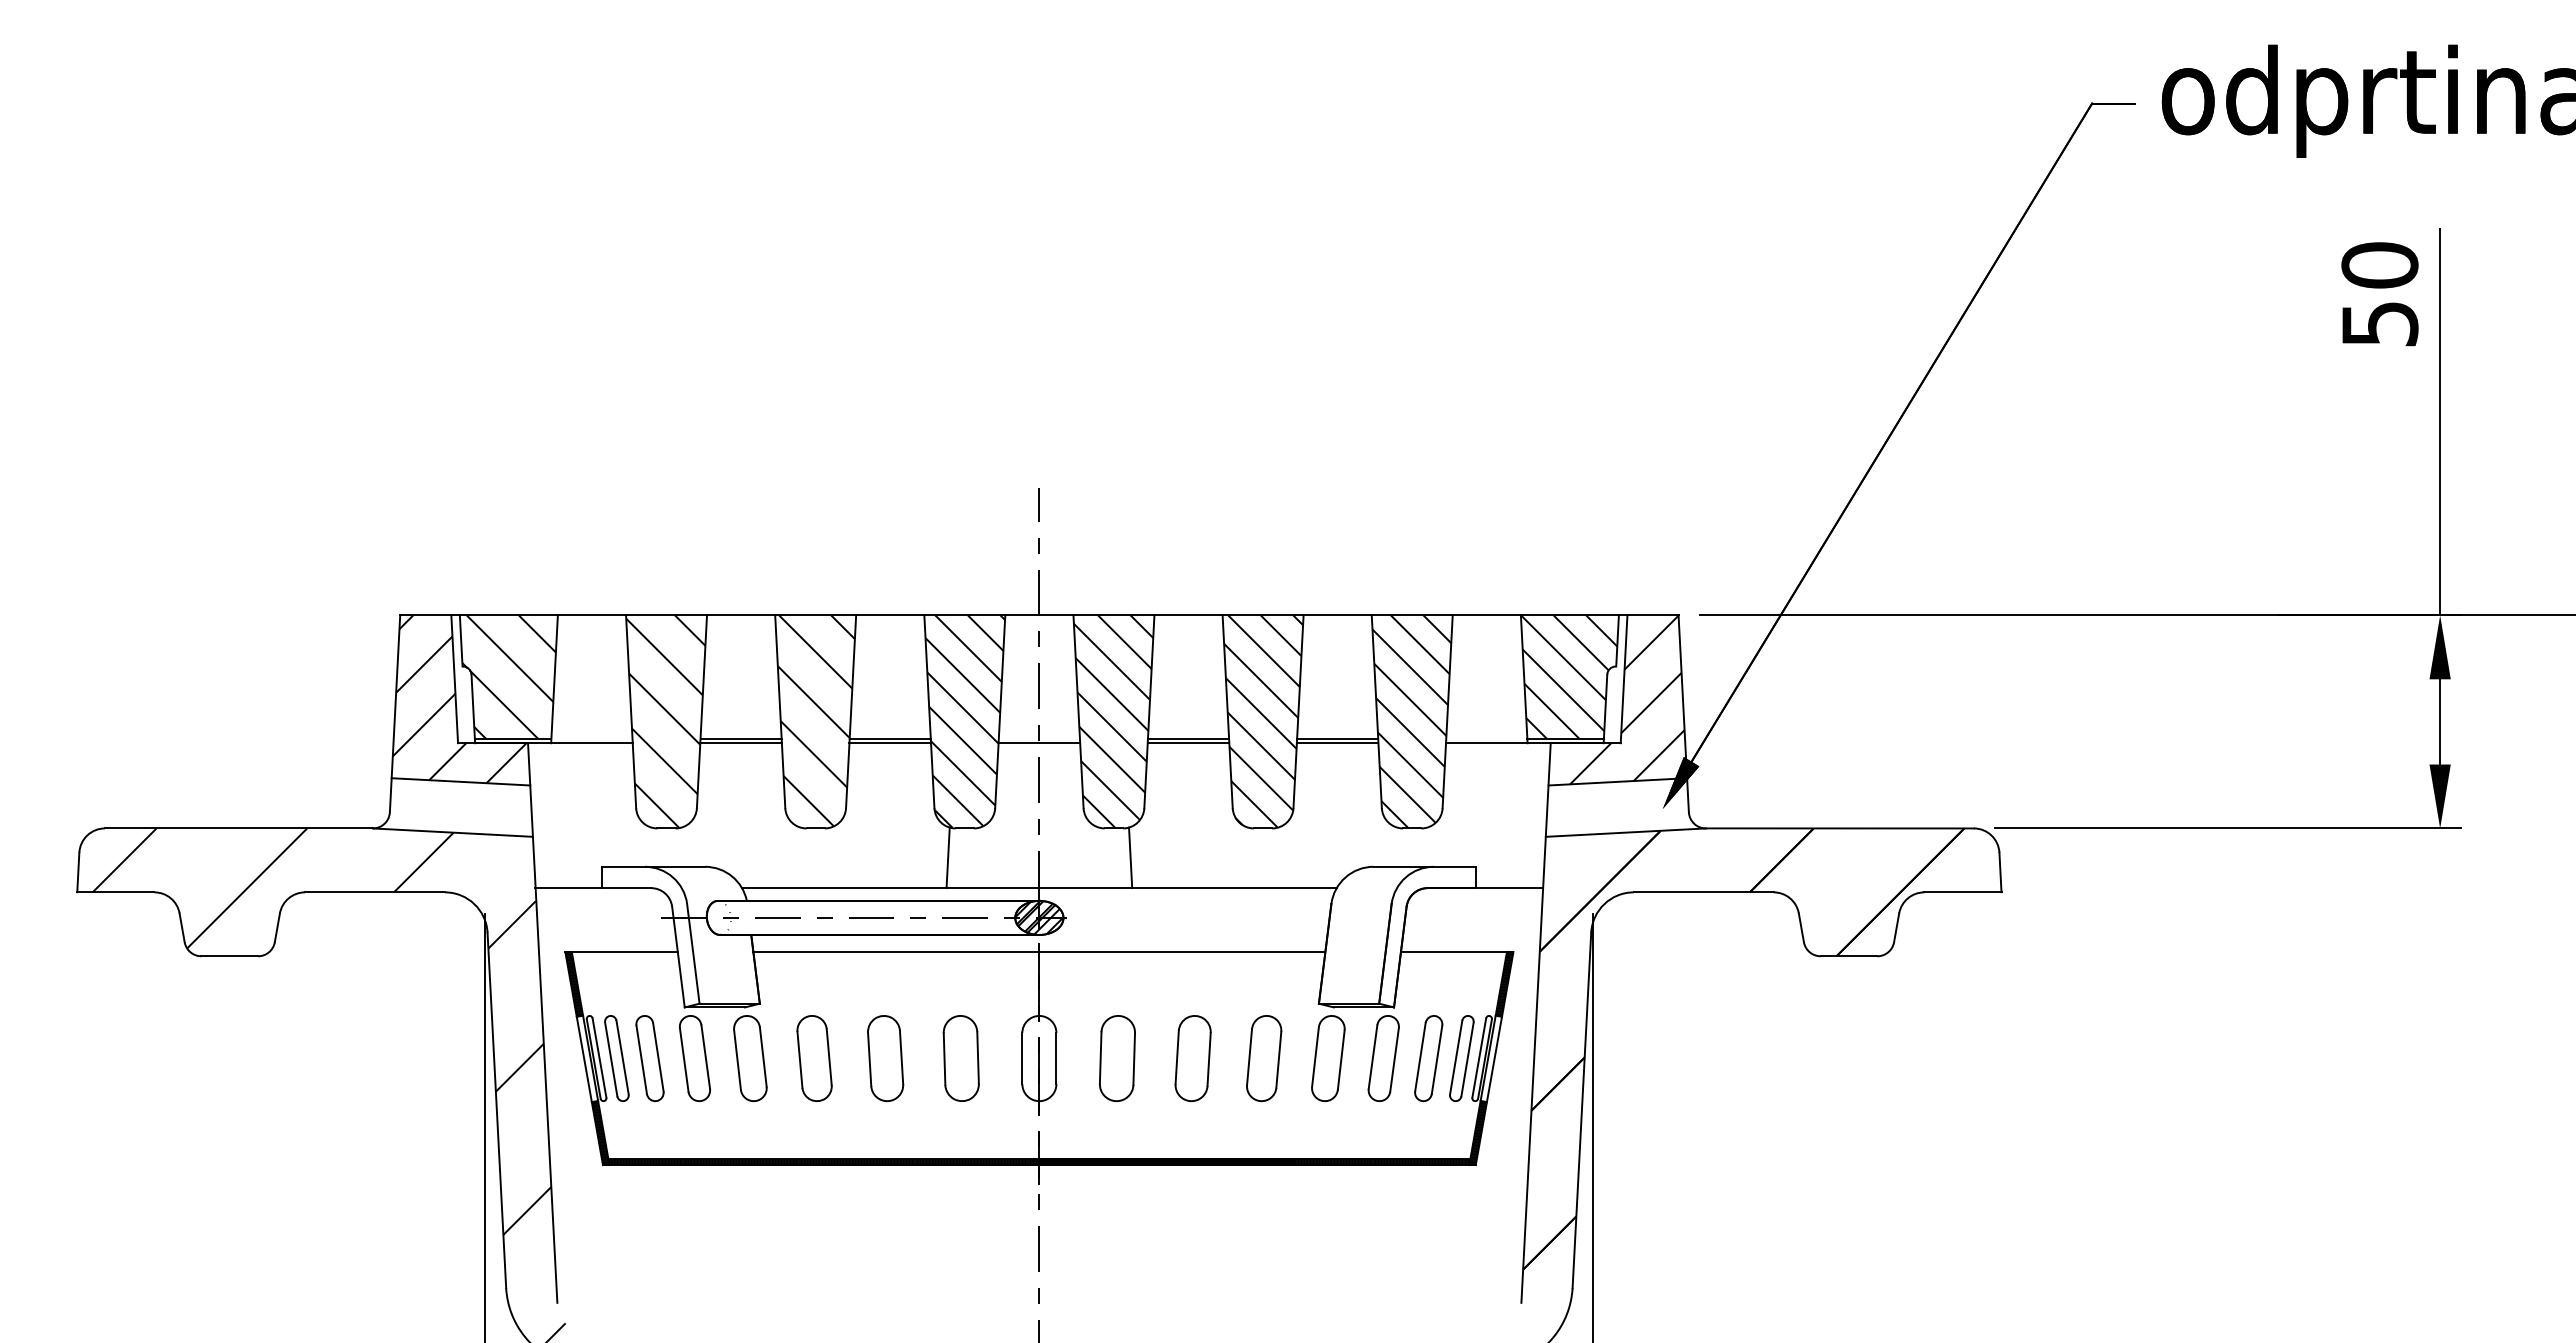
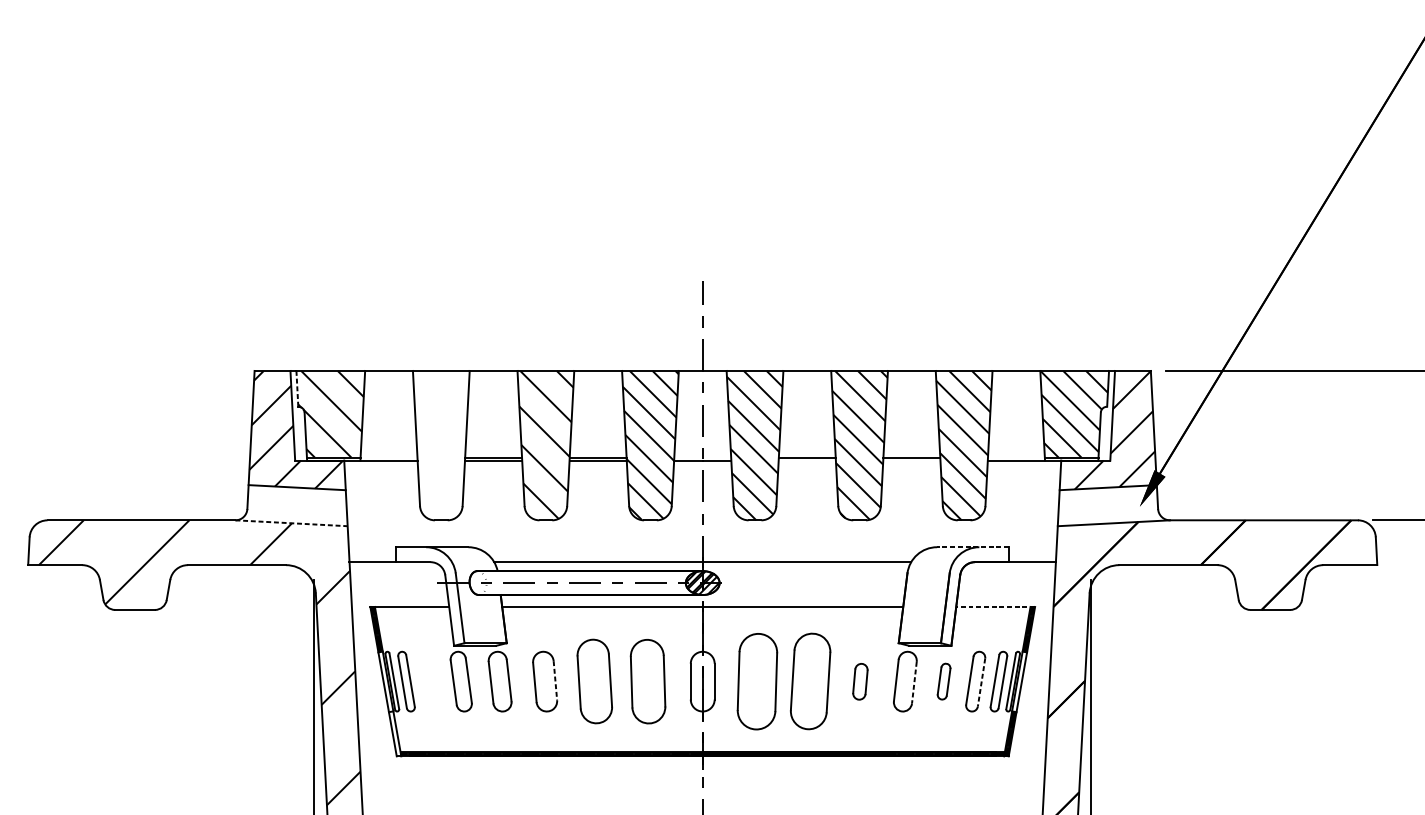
line: (461, 640) -> (297, 388), solid -> dashed
hatch: (665, 721) -> (440, 445), removed
line: (1188, 743) -> (807, 460), removed
line: (1337, 743) -> (911, 460), removed
line: (453, 832) -> (291, 523), solid -> dashed
line: (947, 857) -> (638, 540), removed
line: (1130, 857) -> (766, 540), removed
line: (1424, 866) -> (972, 547), solid -> dashed
line: (1456, 952) -> (995, 607), solid -> dashed
line: (829, 1057) -> (555, 680), solid -> dashed
part: (649, 1058) -> (429, 681), removed
part: (885, 1058) -> (594, 681), size x1.4
part: (960, 1058) -> (647, 681), size x1.4
part: (1117, 1058) -> (757, 681), size x1.6
part: (1192, 1058) -> (810, 681), size x1.6
part: (1264, 1058) -> (860, 681), size x0.6
part: (1383, 1058) -> (943, 681), size x0.6
line: (1437, 1059) -> (981, 682), solid -> dashed
line: (1341, 1060) -> (914, 683), solid -> dashed
hatch: (600, 1132) -> (395, 733), removed

